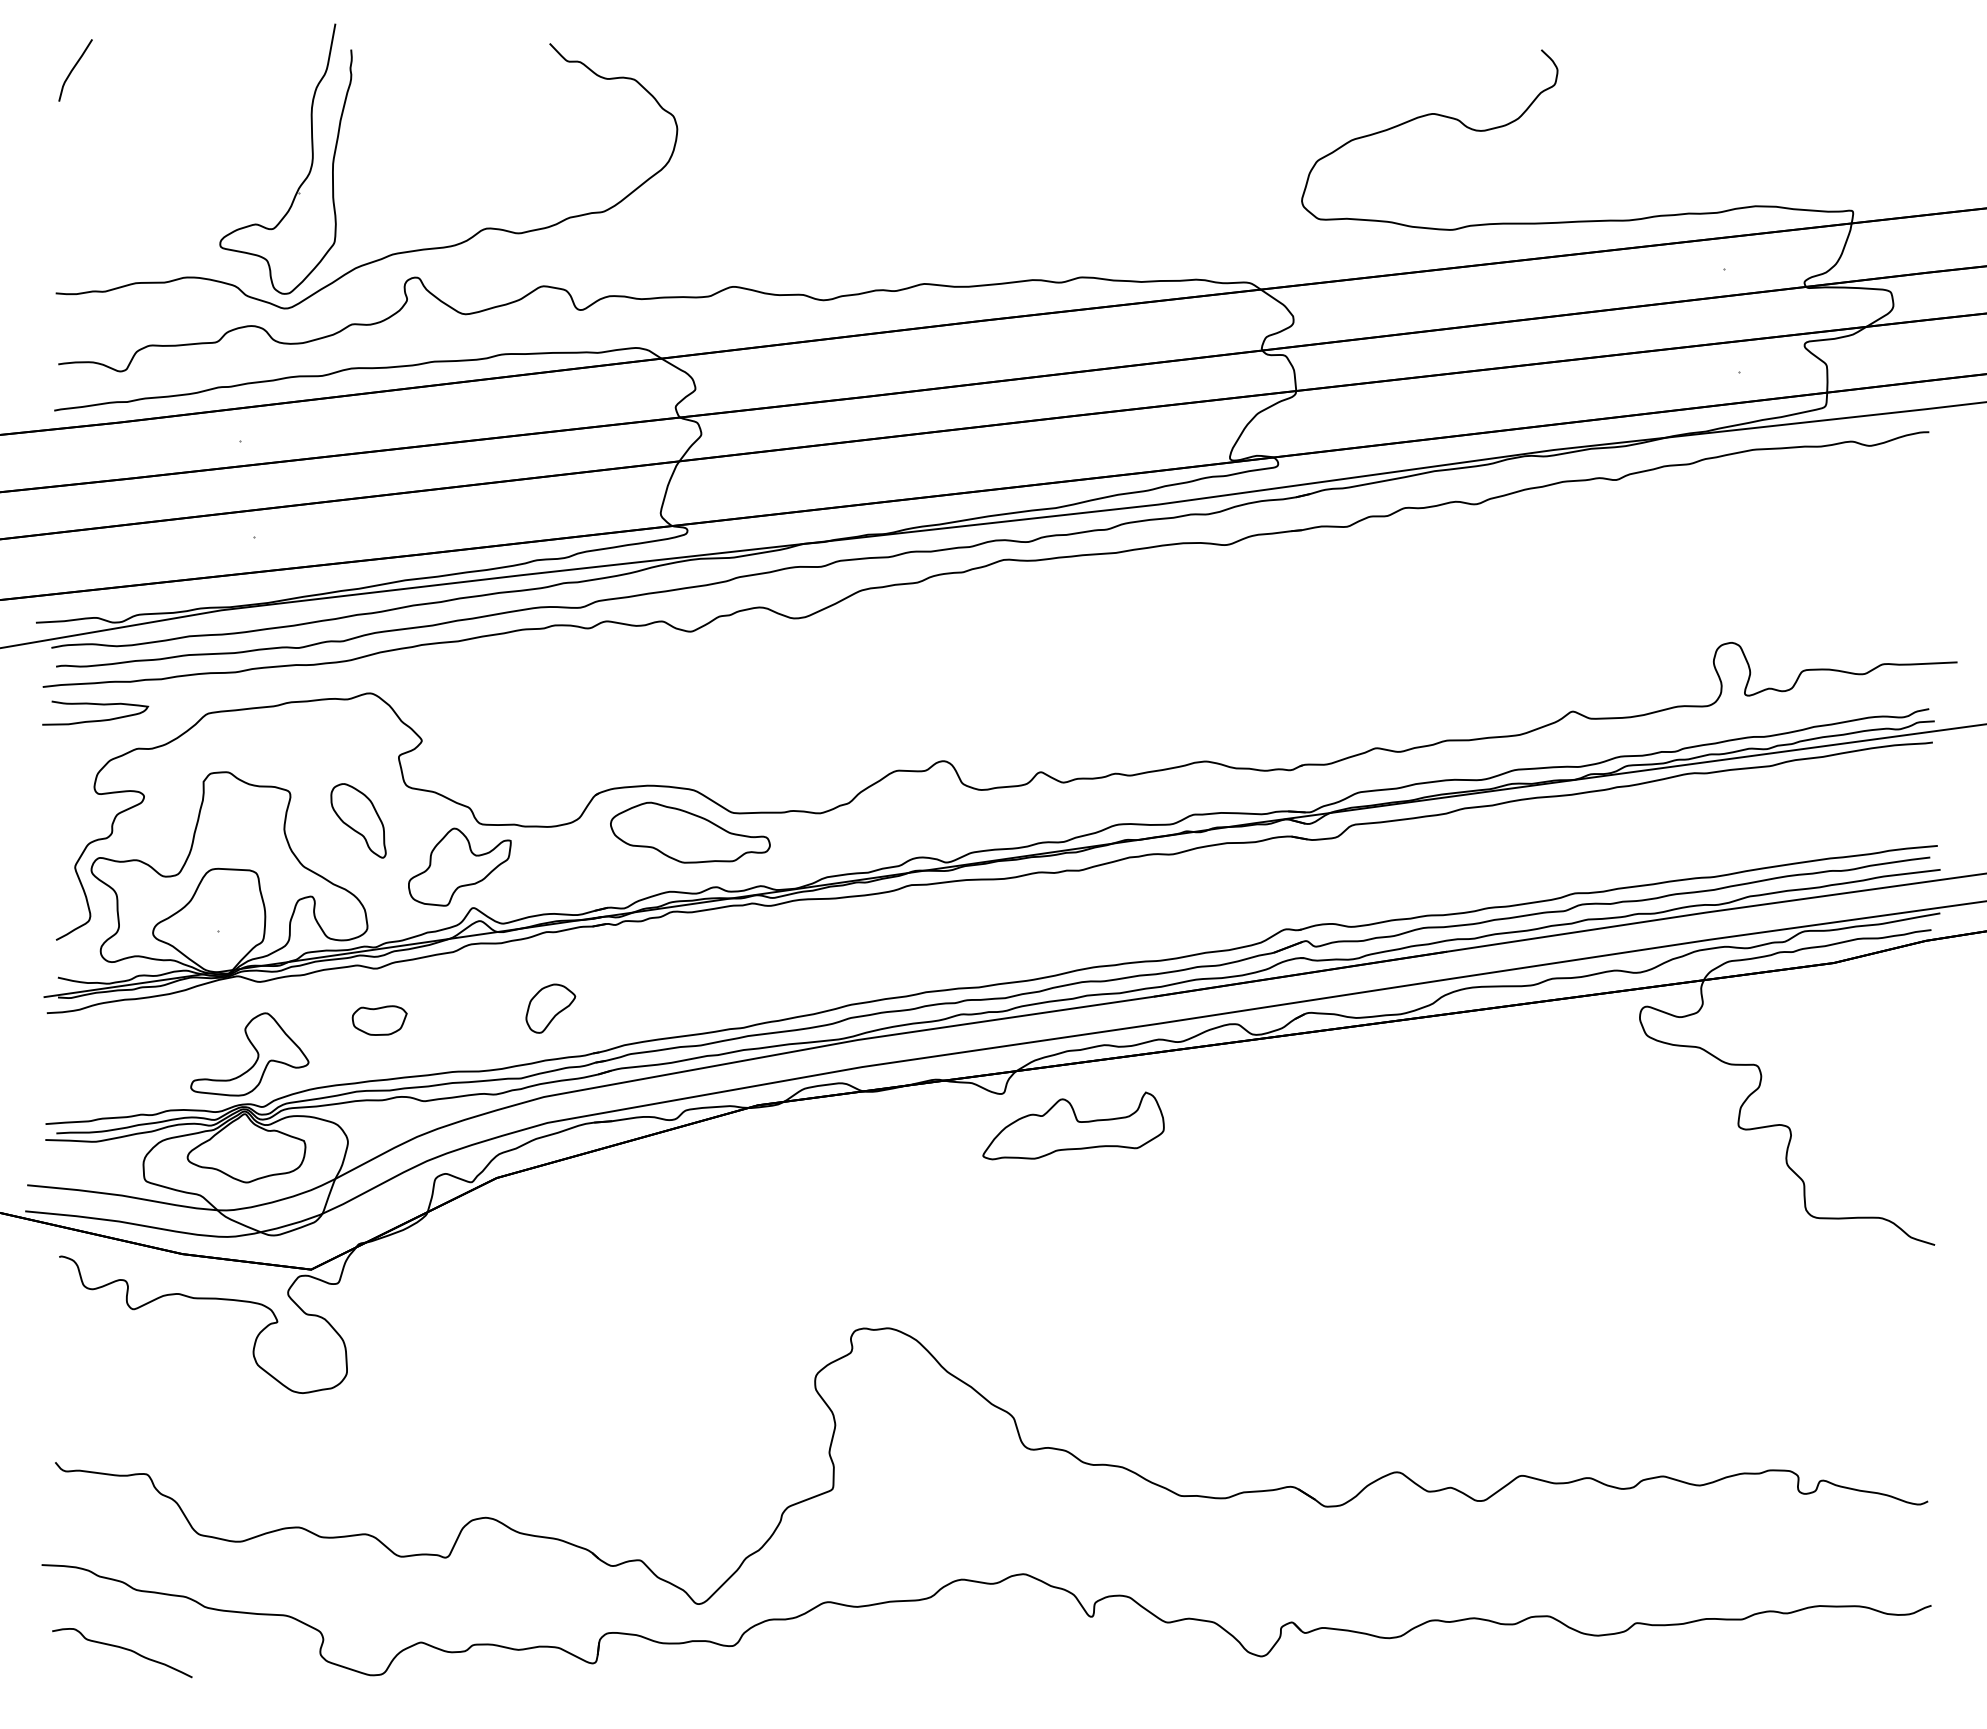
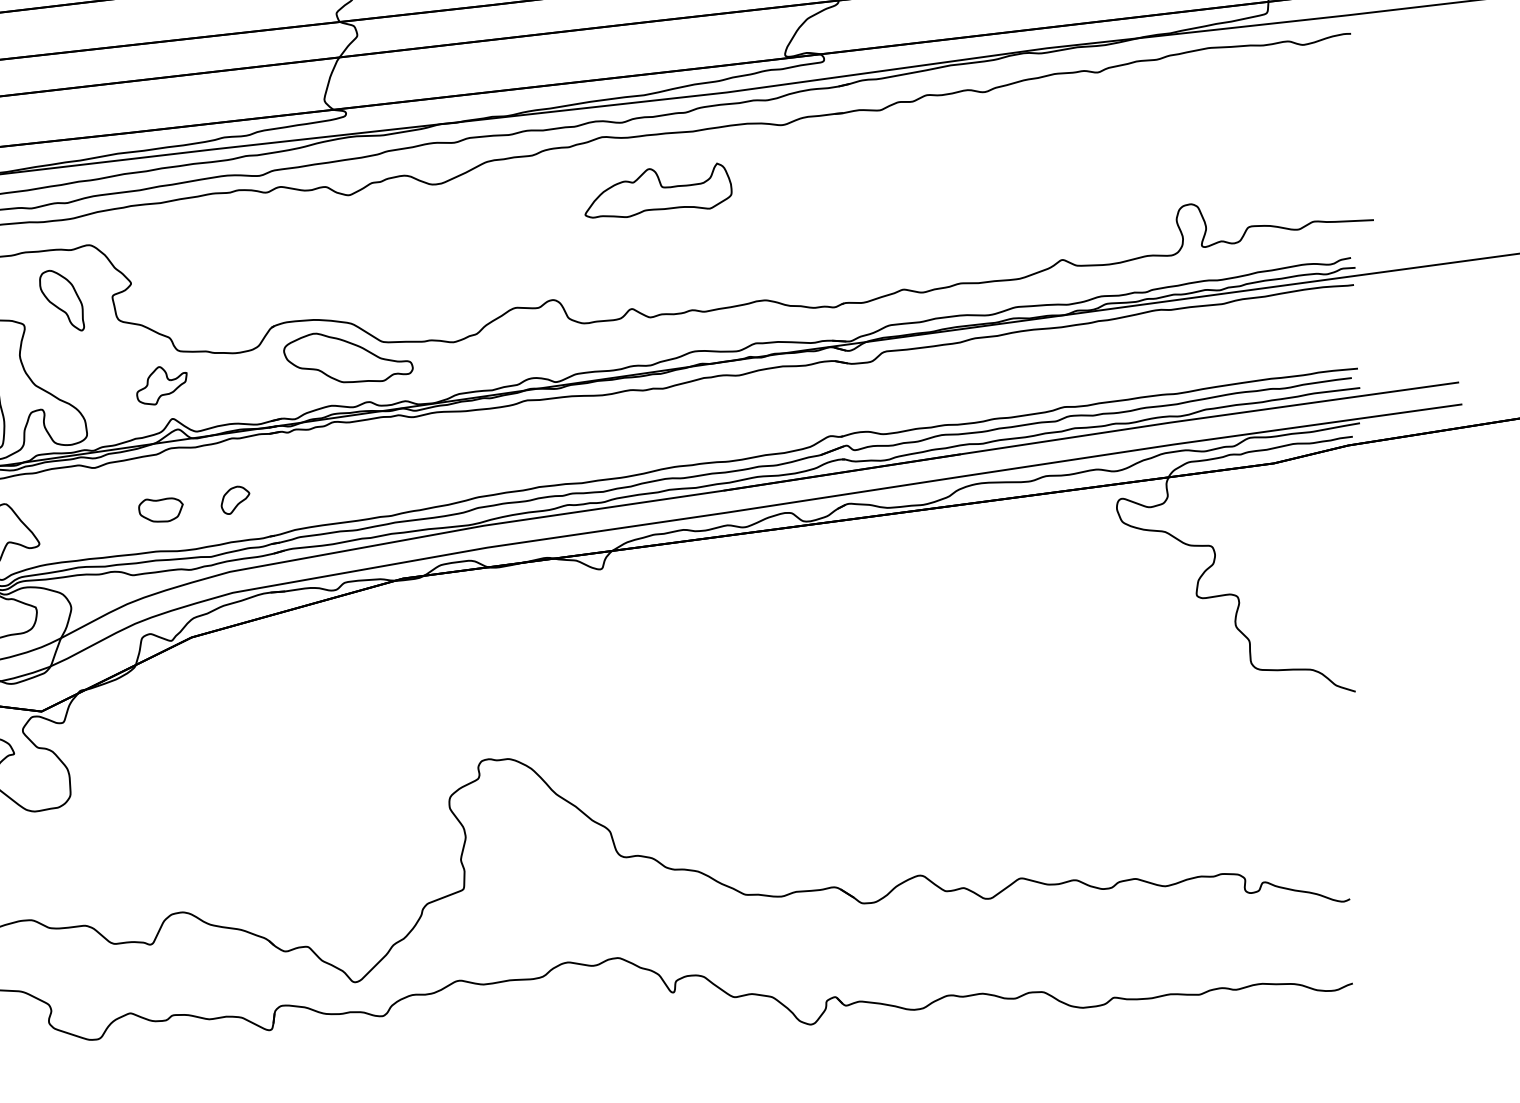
part: (358, 820) -> (62, 300), moved
part: (459, 866) -> (161, 385), size x0.6
part: (550, 1008) -> (235, 500), size x0.7
part: (379, 1020) -> (160, 509), moved
part: (1073, 1125) -> (658, 190), moved

